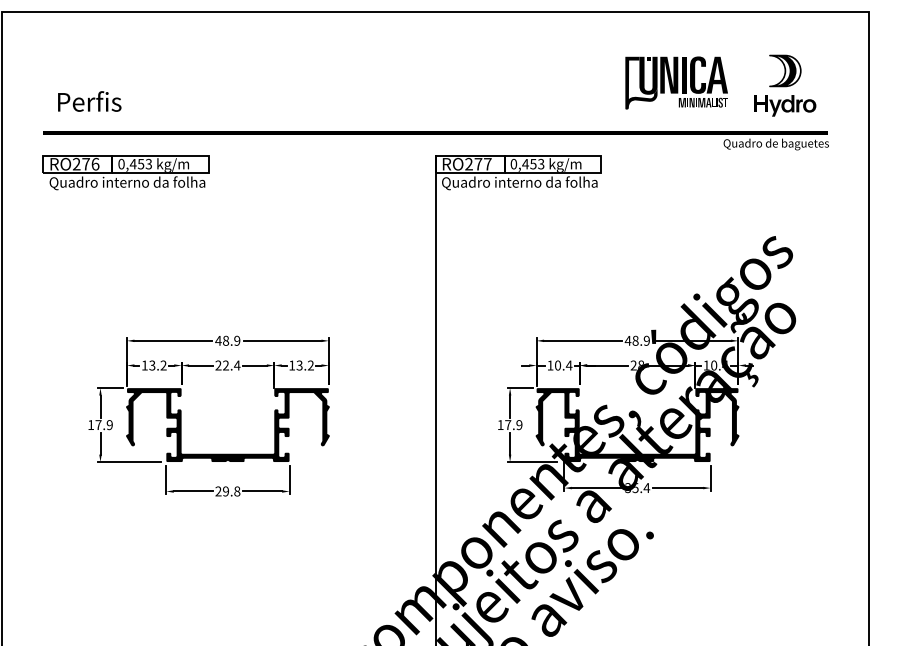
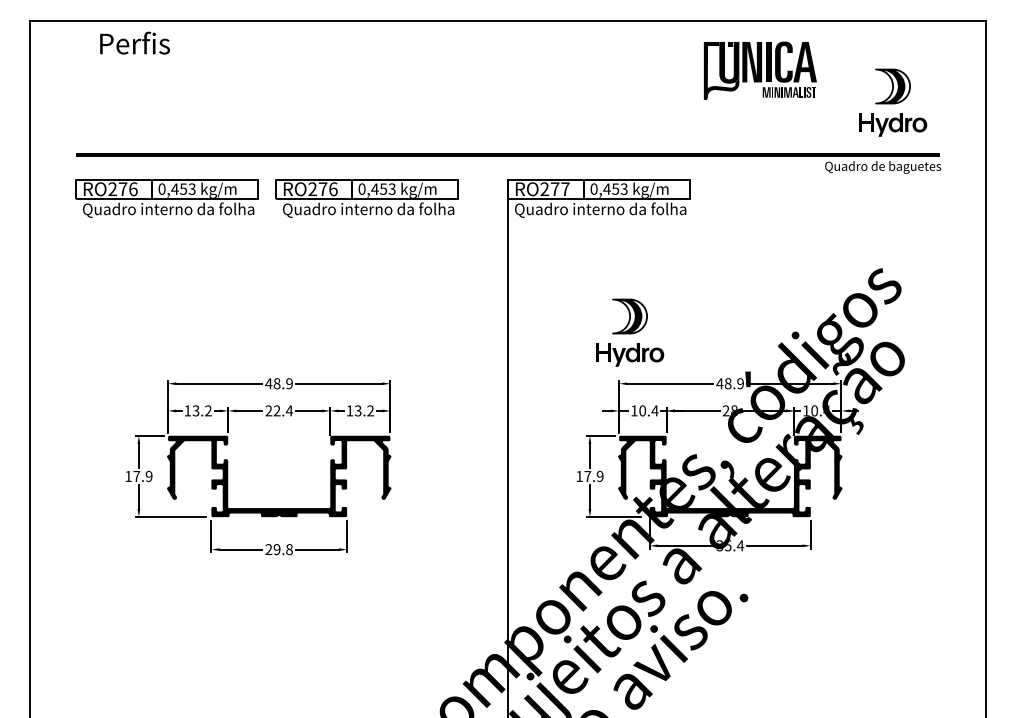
part: (675, 82) -> (759, 70), moved
text: (89, 100) -> (134, 42), moved
part: (307, 172) -> (366, 198), added
part: (546, 294) -> (630, 332), added

